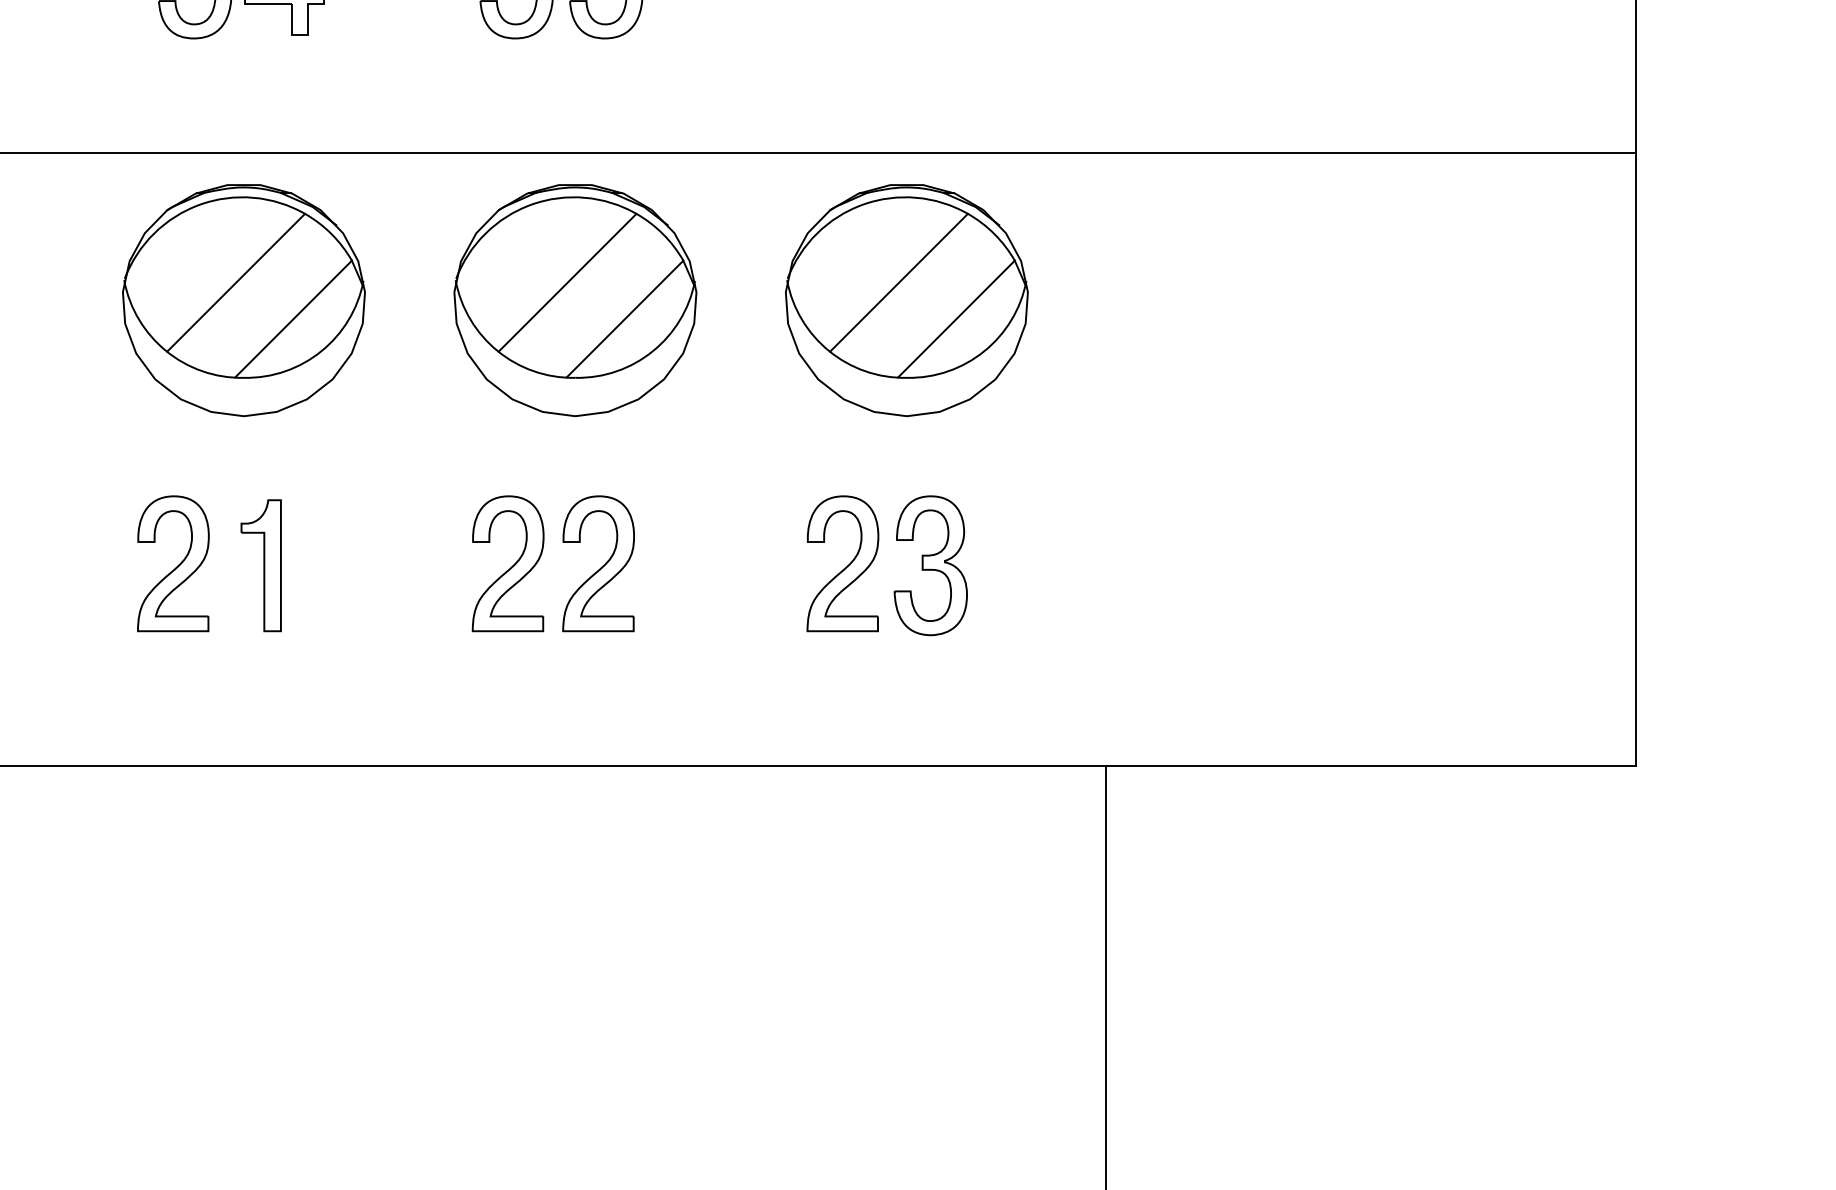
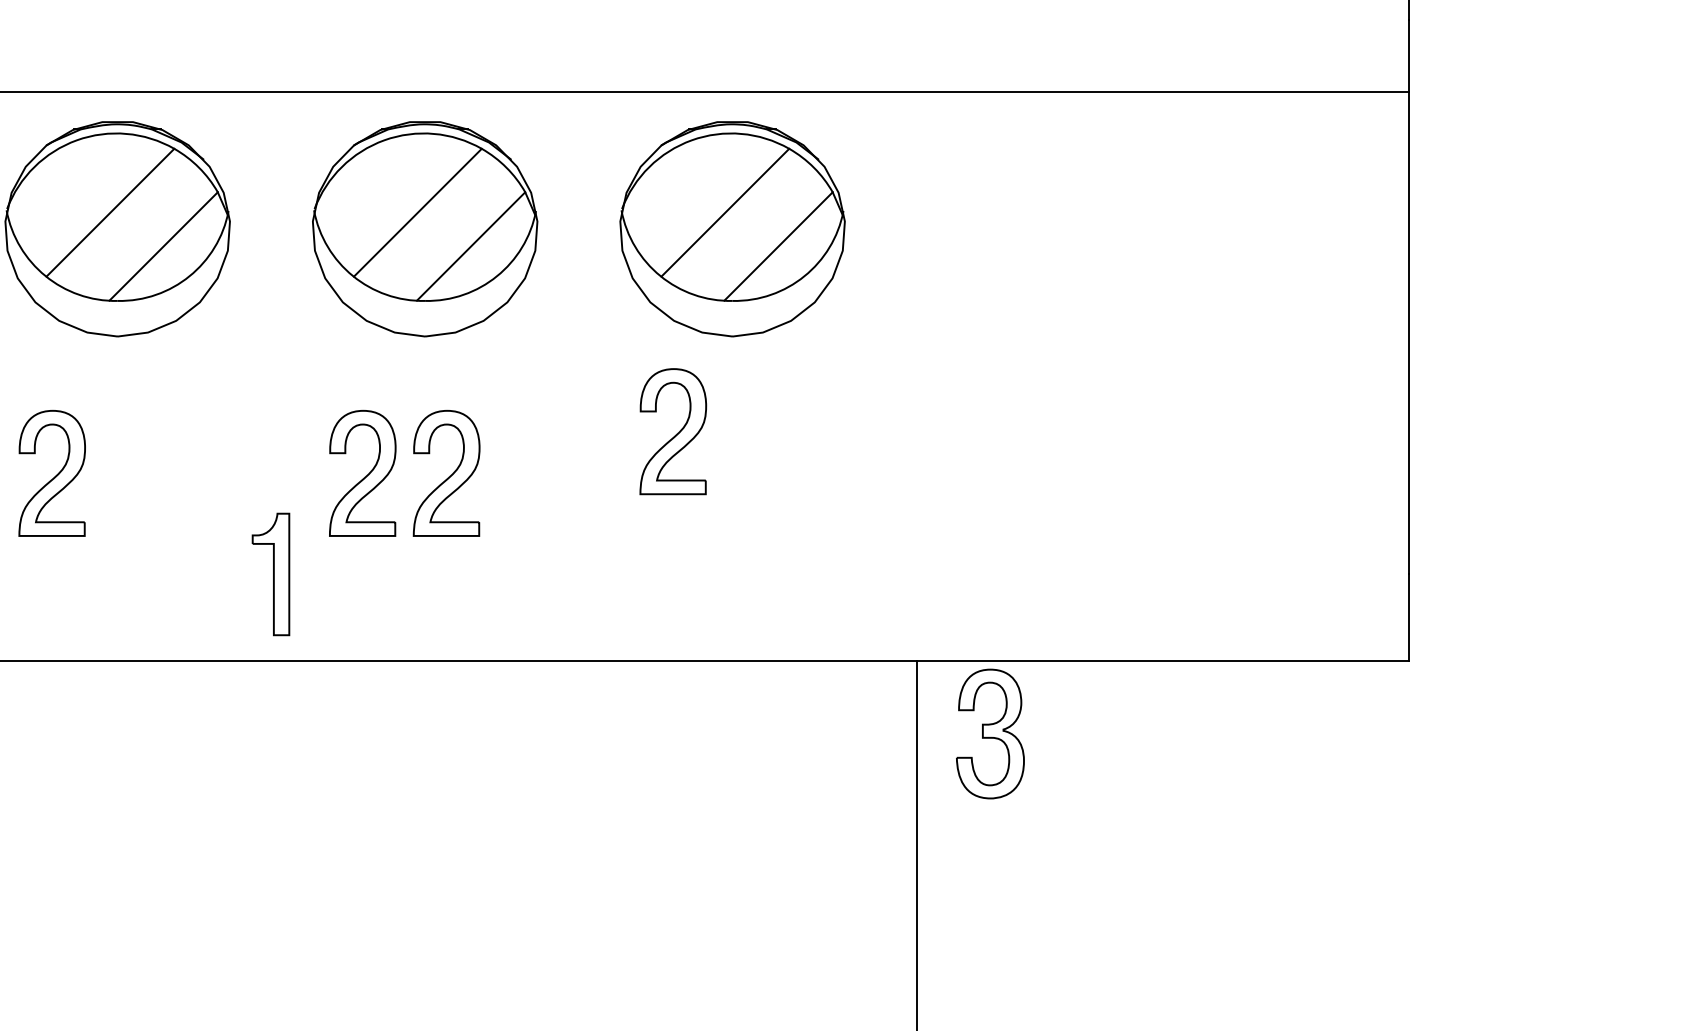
part: (842, 563) -> (672, 431), moved
part: (260, 565) -> (270, 574), moved
part: (930, 565) -> (990, 733), moved

